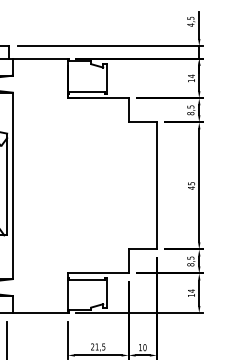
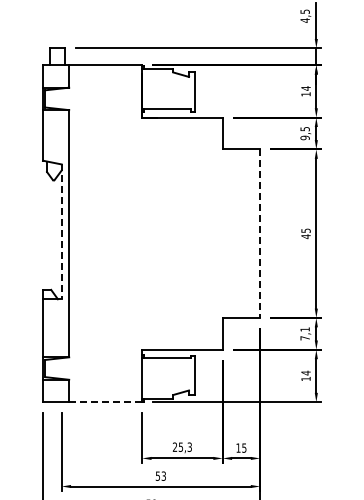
text: (190, 113) -> (304, 137), 8,5 -> 9,5
line: (6, 184) -> (61, 232), solid -> dashed
line: (157, 186) -> (260, 234), solid -> dashed
text: (190, 261) -> (304, 333), 8,5 -> 7,1
line: (40, 313) -> (105, 402), solid -> dashed
text: (99, 346) -> (184, 446), 21,5 -> 25,3
text: (145, 347) -> (244, 447), 10 -> 15

